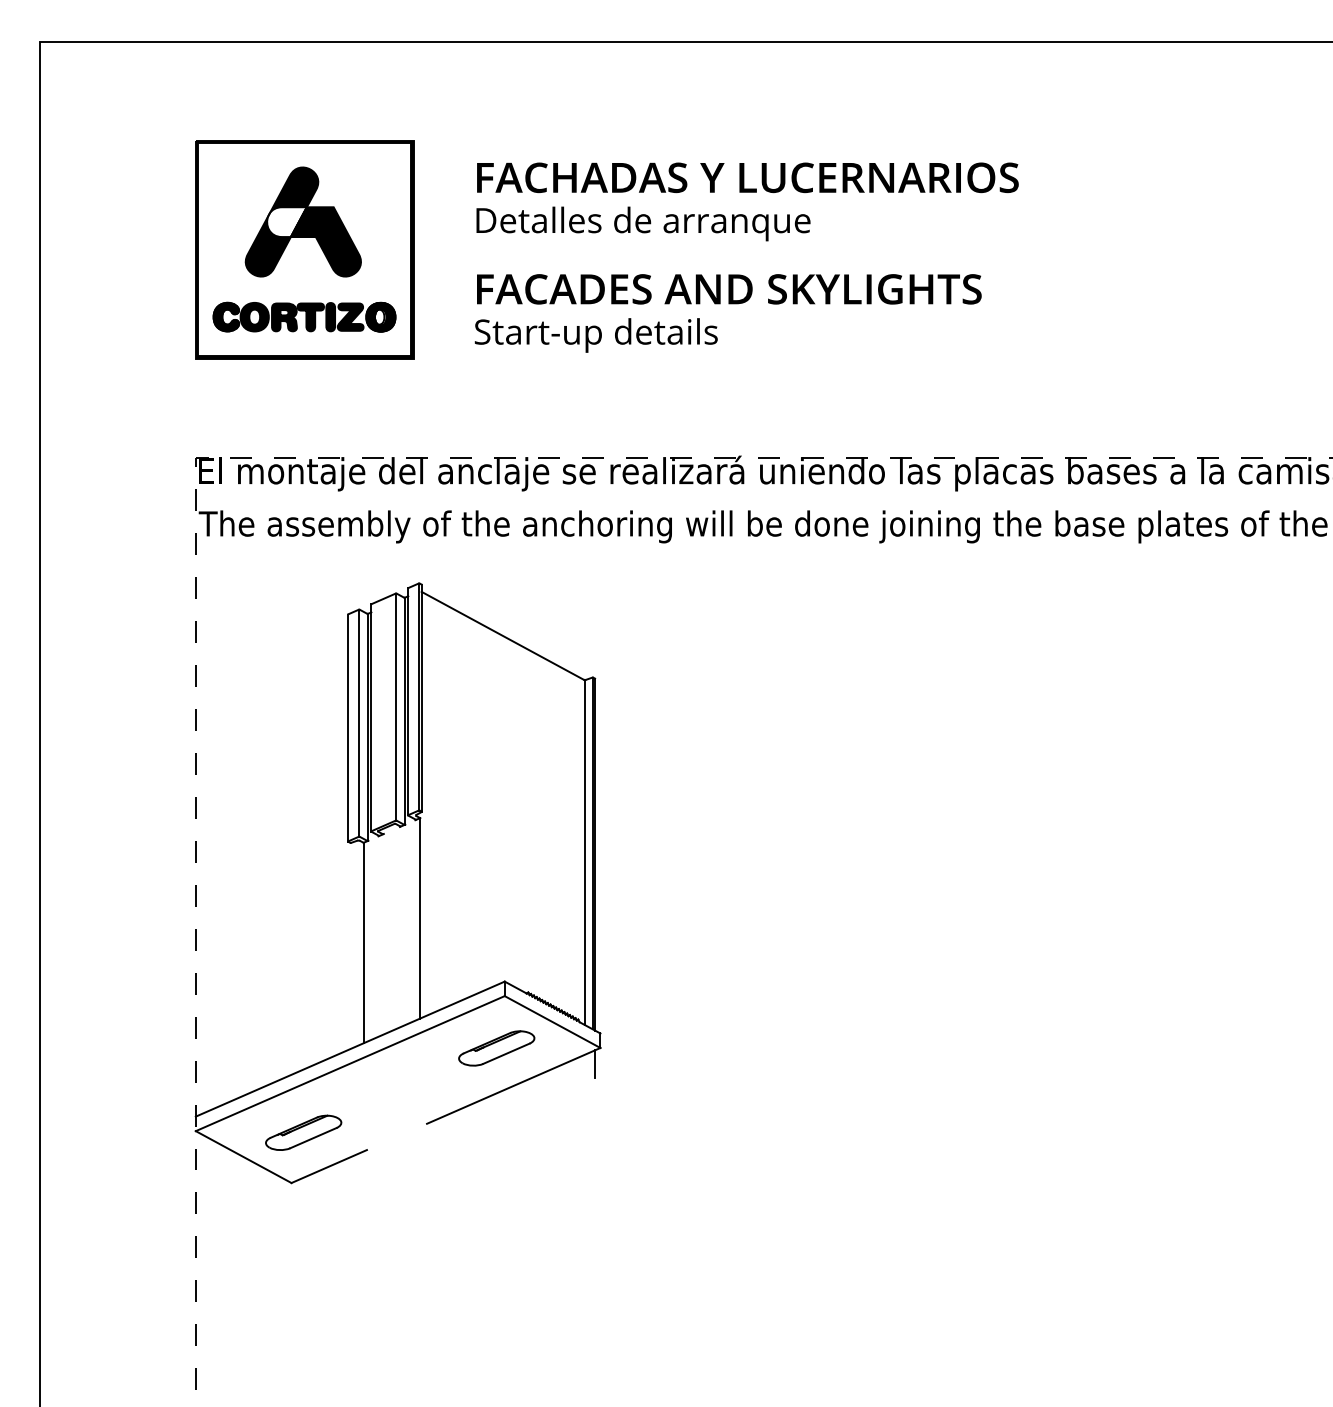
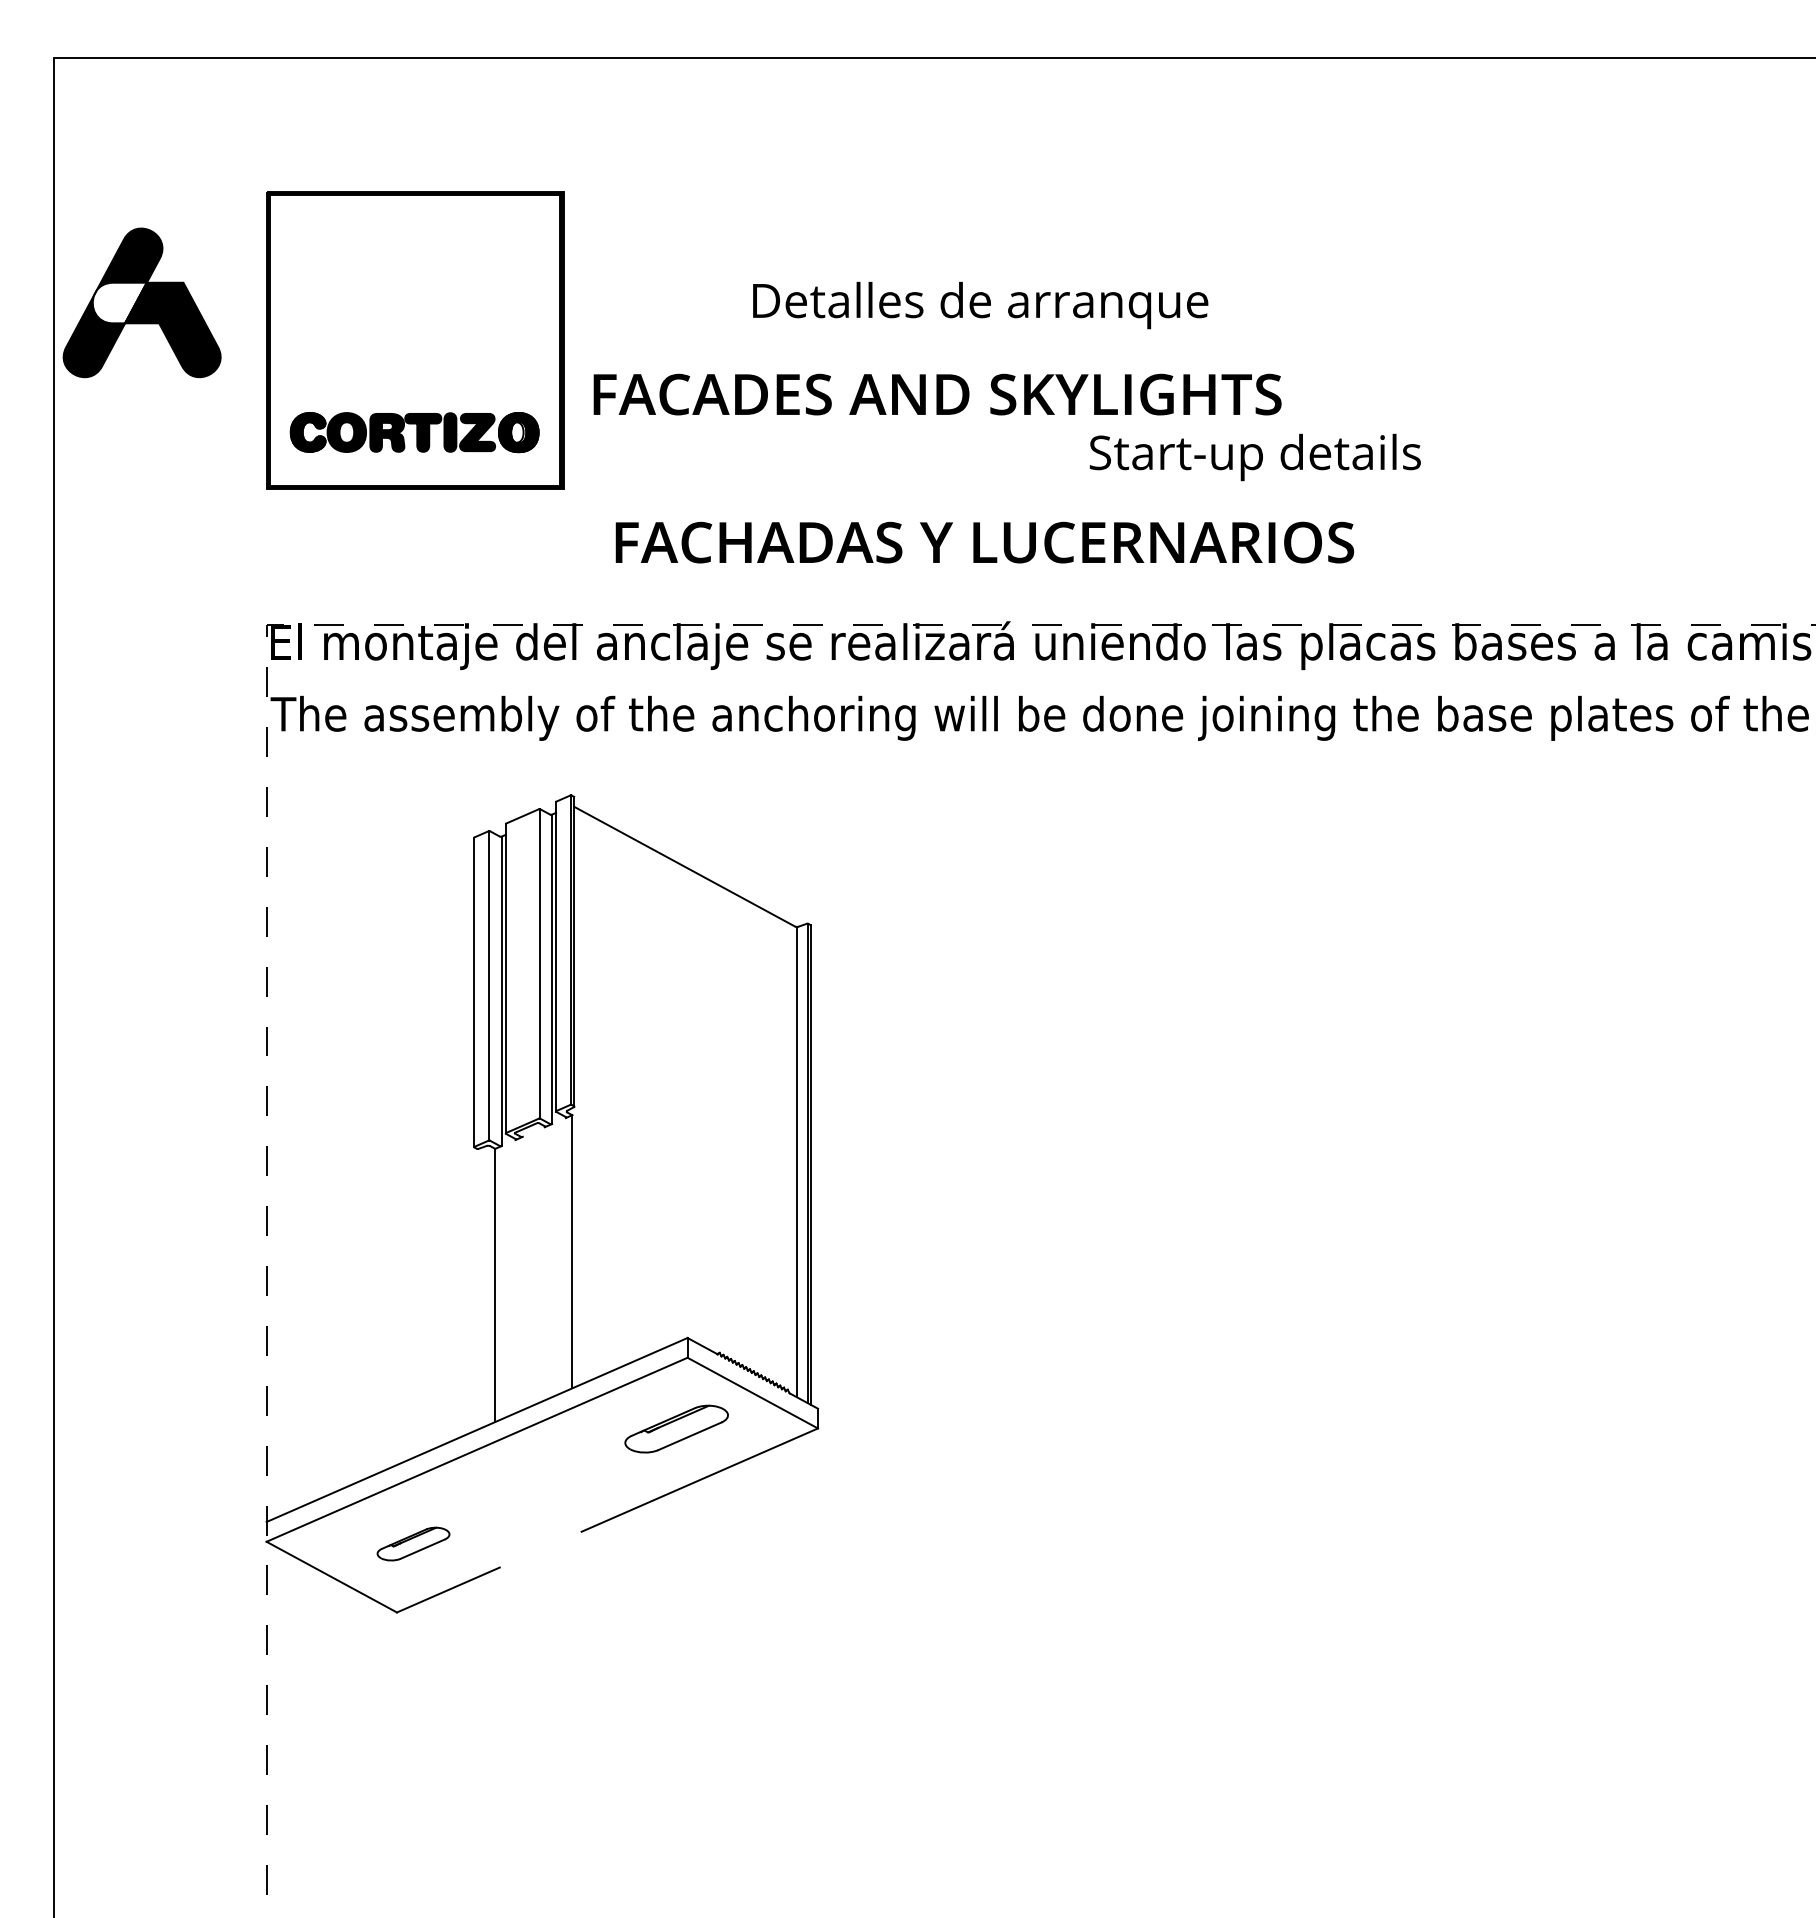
text: (747, 177) -> (984, 542), moved
part: (302, 221) -> (141, 302), moved
text: (643, 223) -> (980, 305), moved
text: (729, 289) -> (937, 394), moved
text: (595, 335) -> (1254, 457), moved
line: (594, 1064) -> (810, 1450), removed
part: (303, 1132) -> (413, 1543), size x0.7

